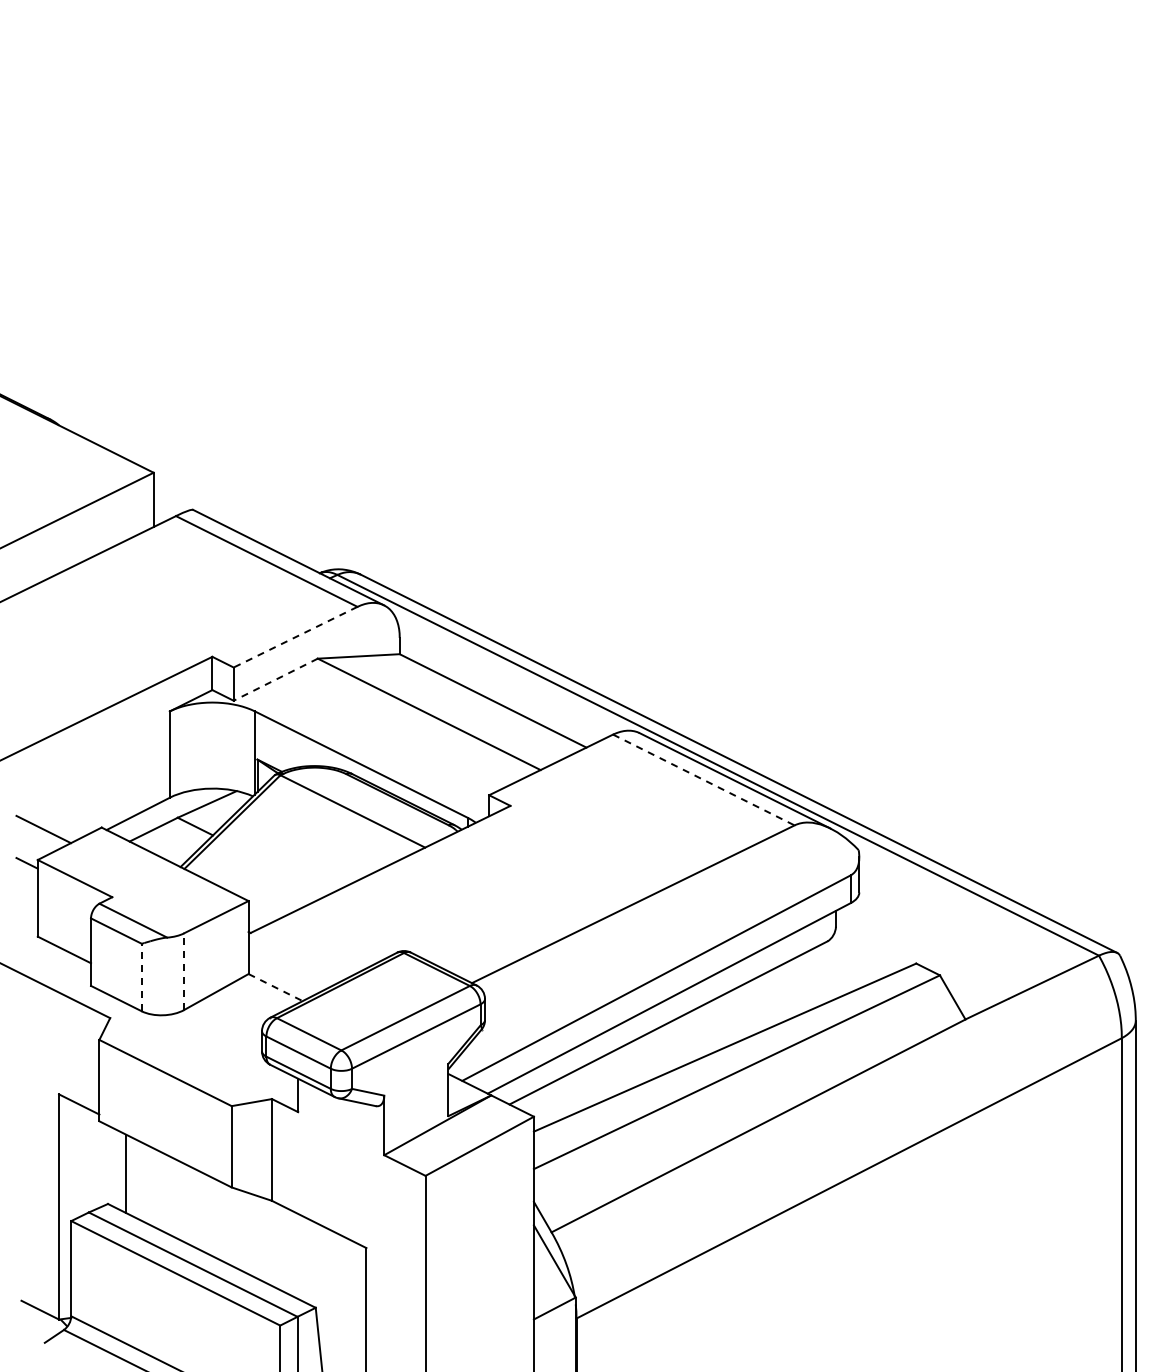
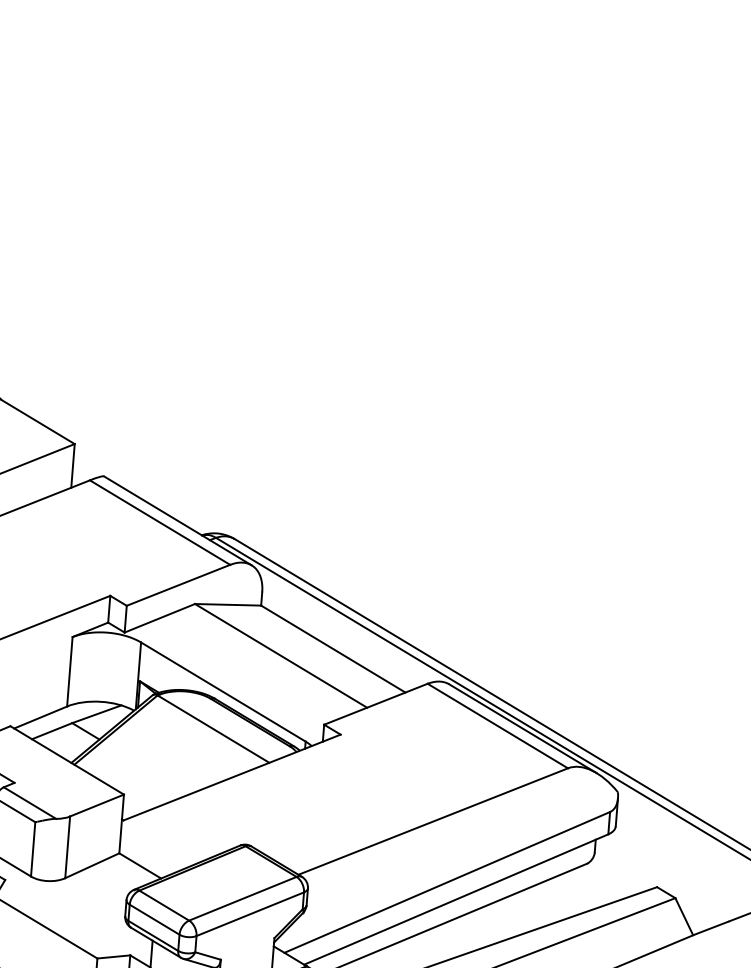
line: (295, 637) -> (178, 585), dashed -> solid
line: (275, 679) -> (159, 618), dashed -> solid
line: (703, 780) -> (497, 726), dashed -> solid
line: (184, 971) -> (67, 847), dashed -> solid
line: (141, 977) -> (32, 849), dashed -> solid
line: (276, 987) -> (140, 865), dashed -> solid

